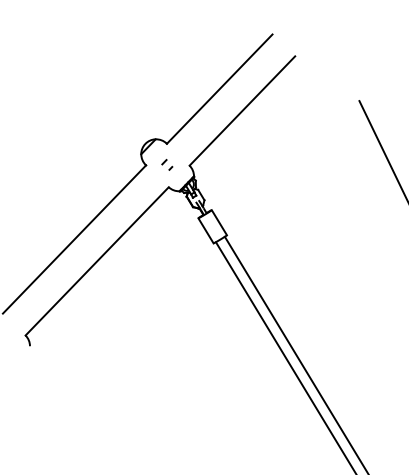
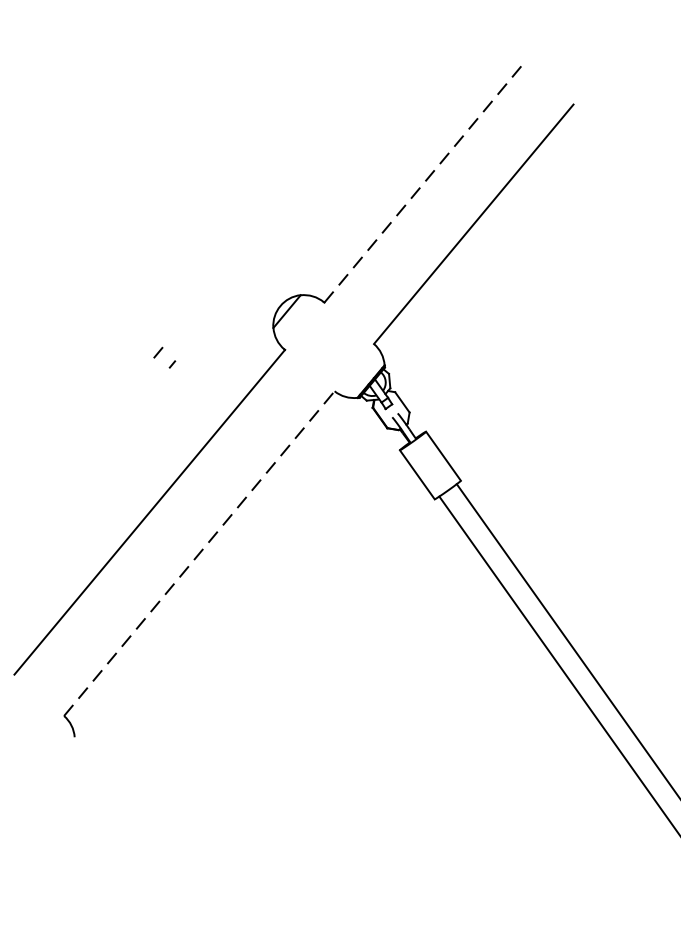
line: (219, 89) -> (423, 183), solid -> dashed
part: (167, 164) -> (164, 356), moved
line: (97, 261) -> (200, 553), solid -> dashed

